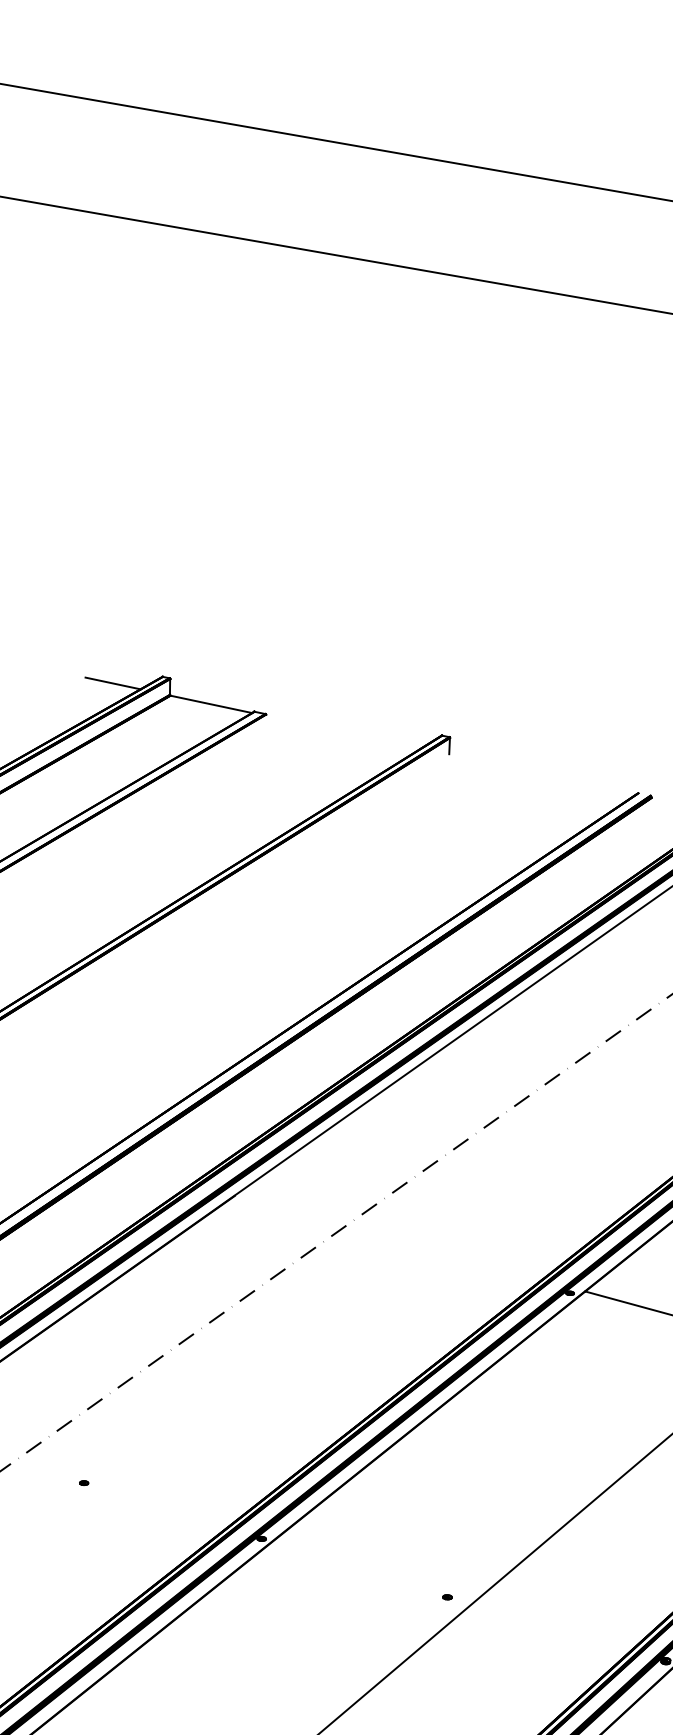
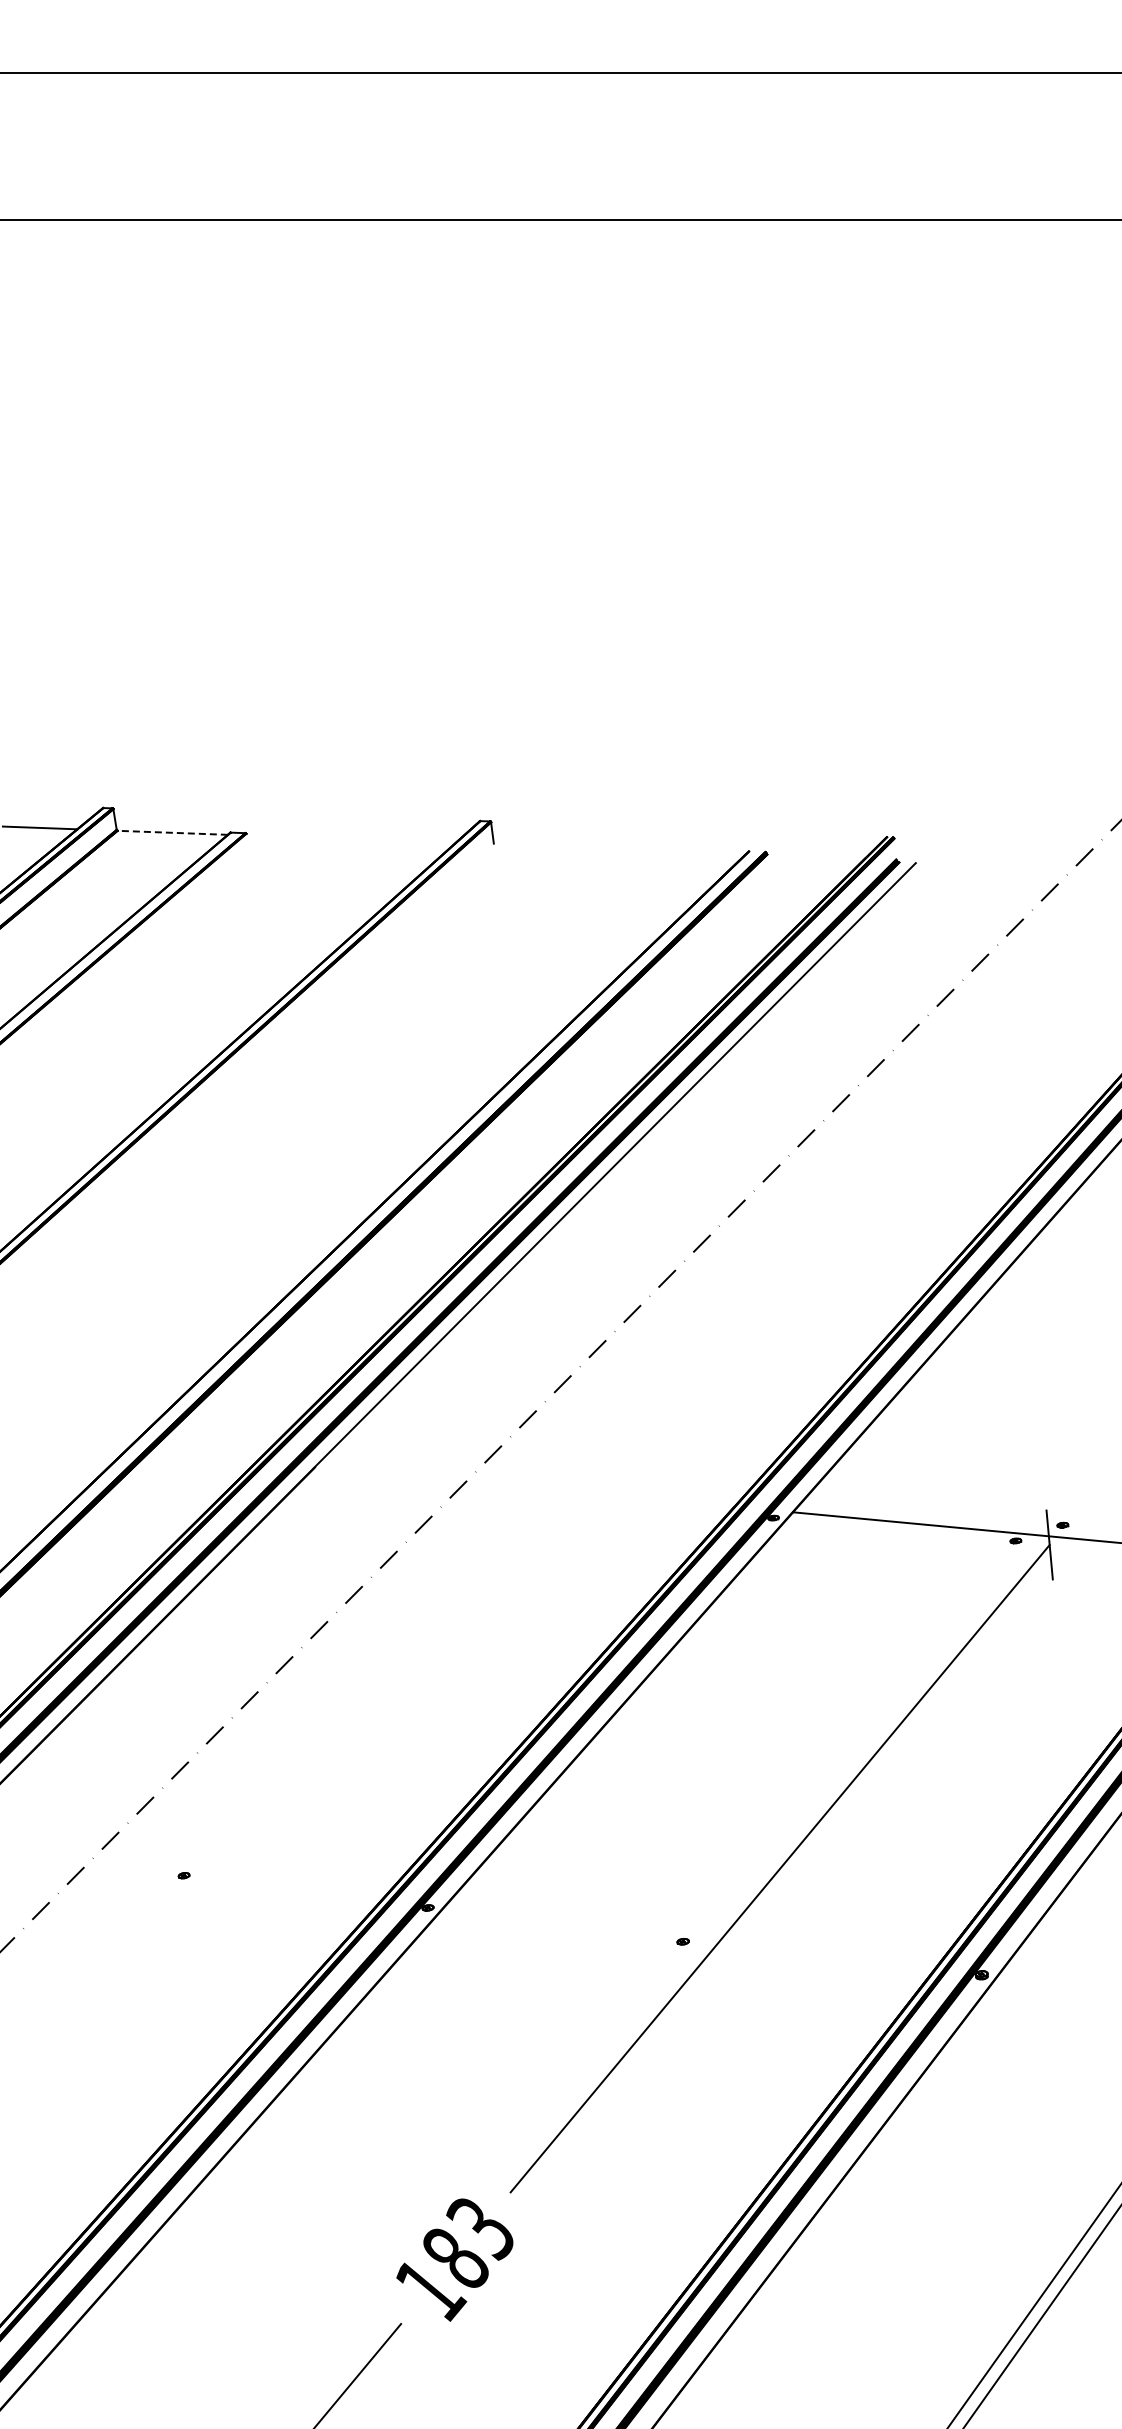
line: (211, 704) -> (172, 832), solid -> dashed

